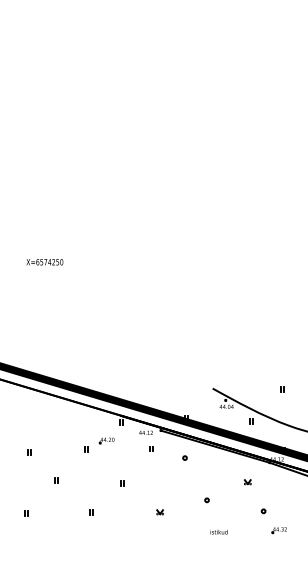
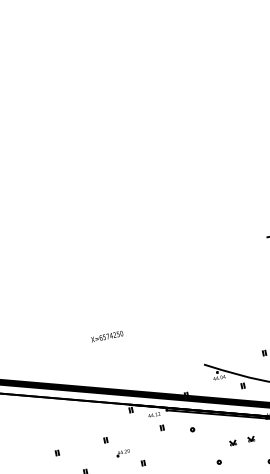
text: (44, 262) -> (106, 336), moved
part: (106, 440) -> (122, 452), moved
part: (226, 482) -> (232, 443), added

